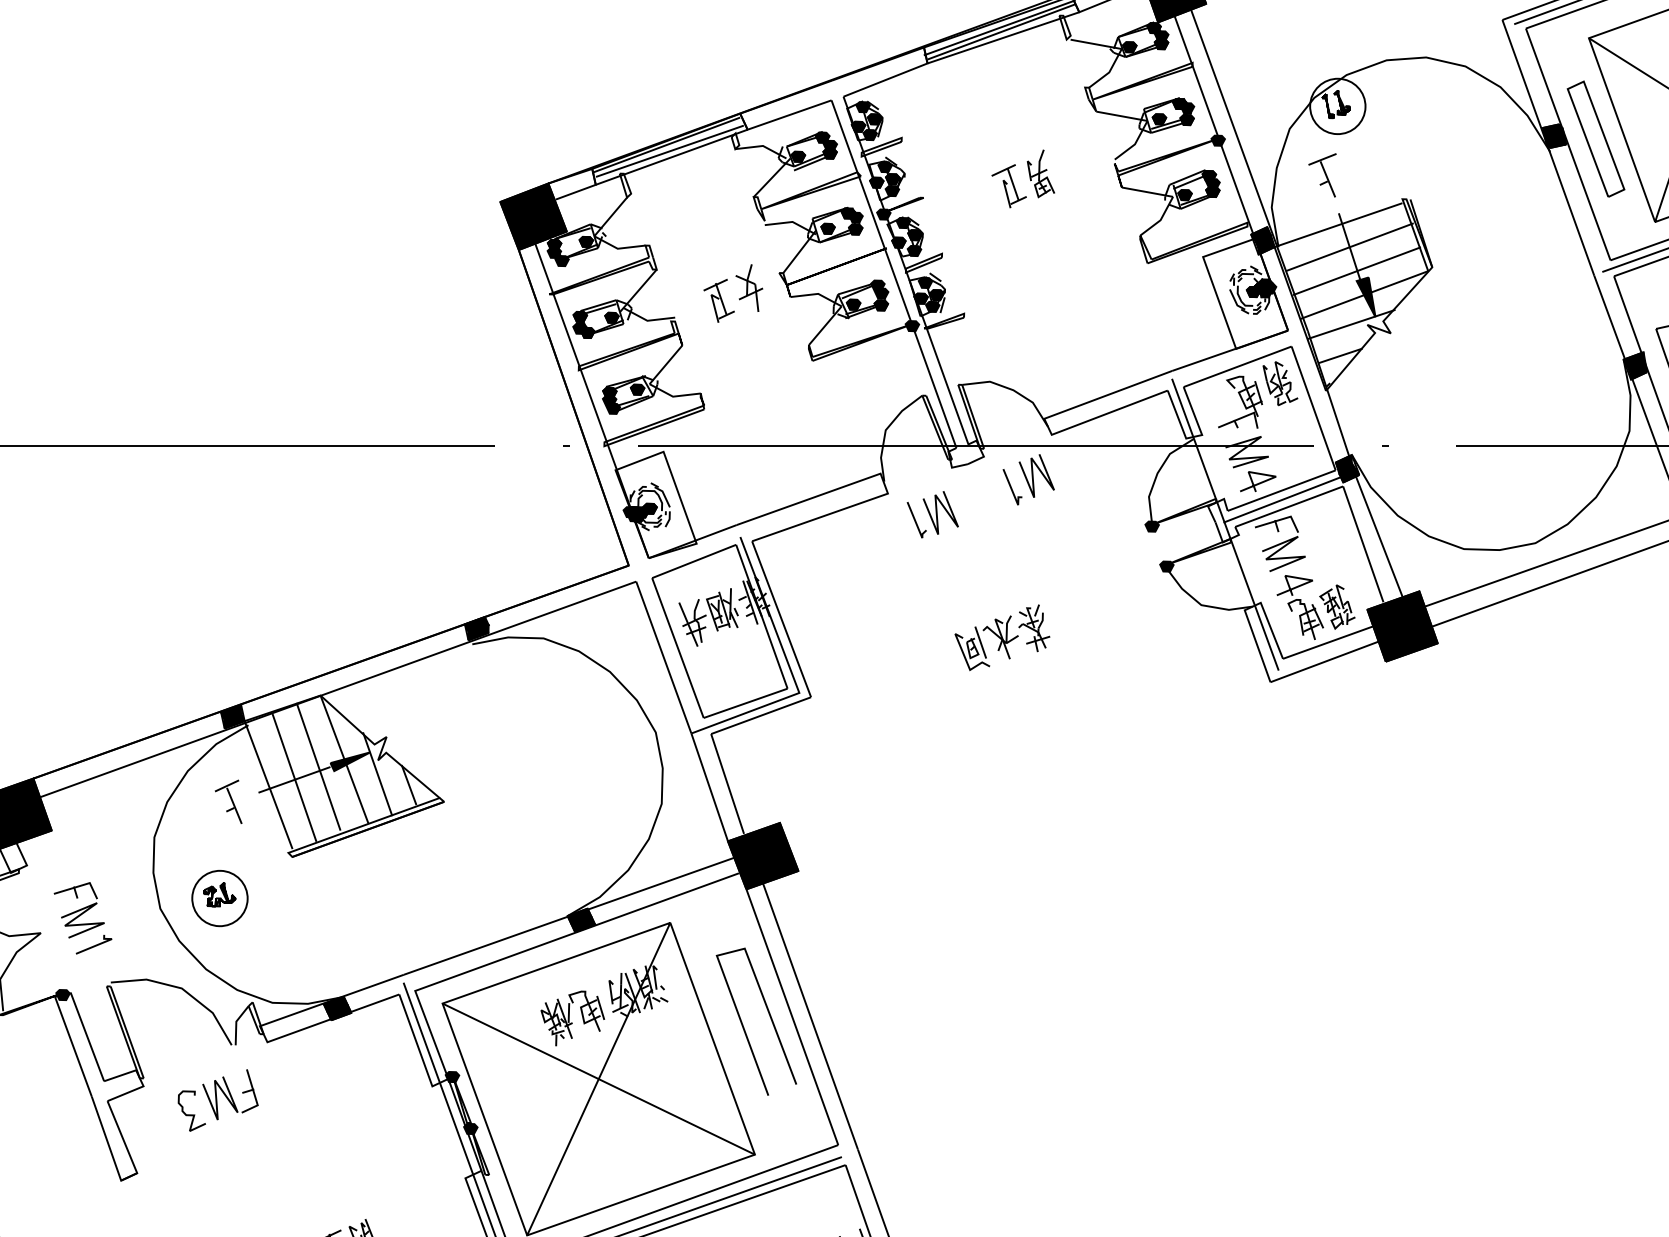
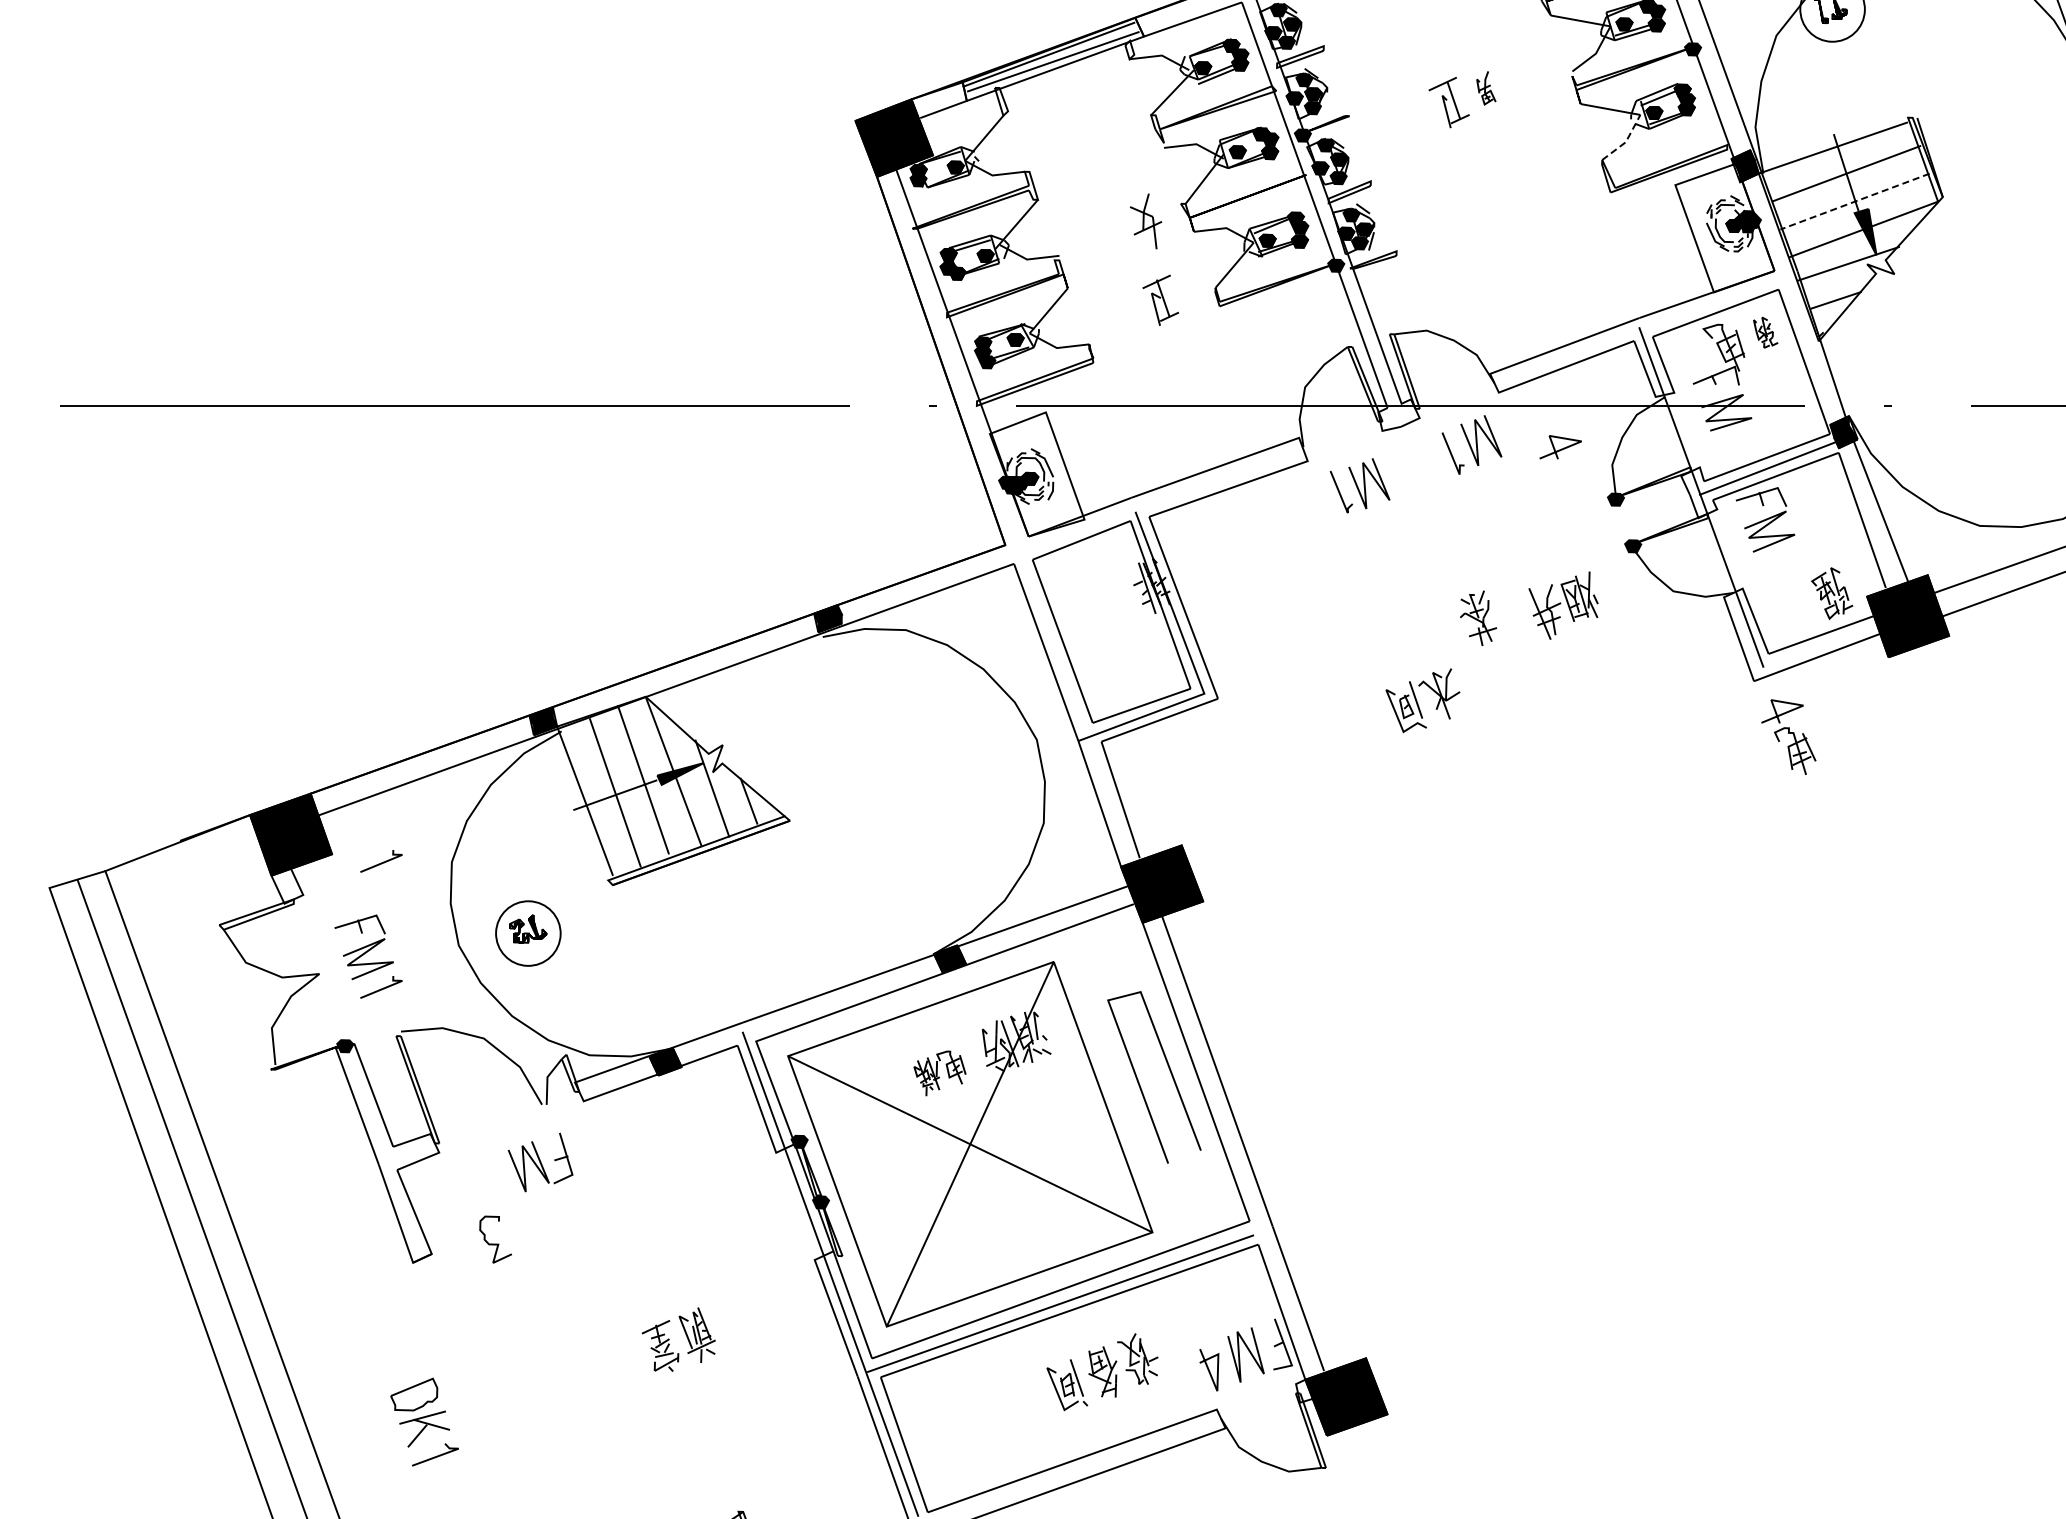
part: (1041, 174) -> (1486, 88), size x0.6
part: (1322, 175) -> (1814, 89), removed
line: (1160, 220) -> (1625, 142), solid -> dashed
fill: (562, 260) -> (927, 189), removed
line: (1356, 271) -> (1854, 201), solid -> dashed
part: (718, 300) -> (1160, 299), moved
part: (1280, 383) -> (1765, 332), size x0.6
line: (1258, 482) -> (1561, 448), moved
part: (1300, 607) -> (1788, 736), moved
part: (708, 617) -> (1563, 605), moved
part: (986, 643) -> (1422, 700), moved
part: (228, 801) -> (538, 820), removed
line: (94, 837) -> (381, 862), added
part: (572, 1018) -> (939, 1073), size x0.7
curve: (191, 1114) -> (495, 1243), moved

